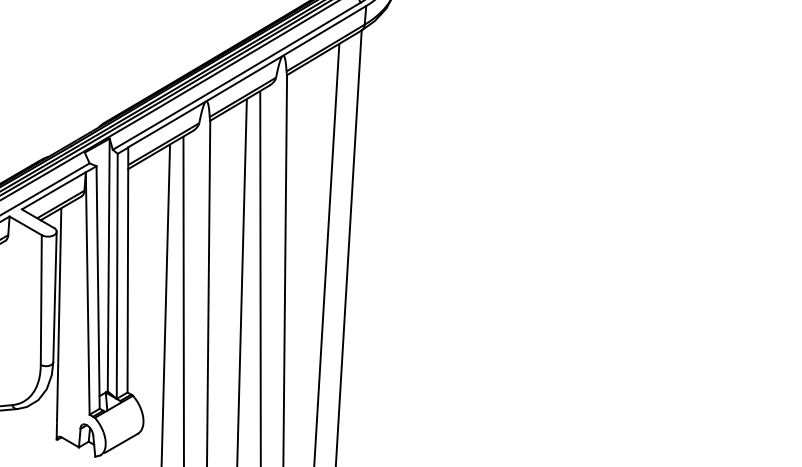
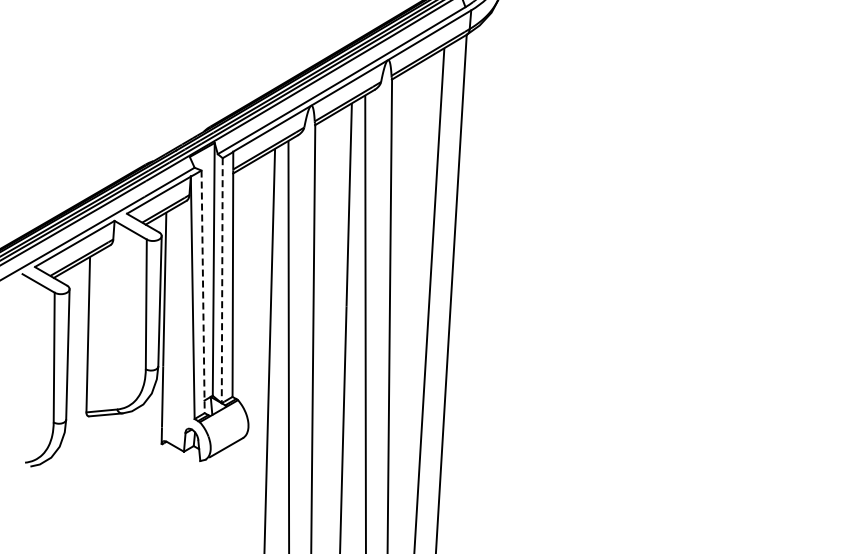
line: (117, 276) -> (222, 280), solid -> dashed
line: (98, 288) -> (203, 292), solid -> dashed

